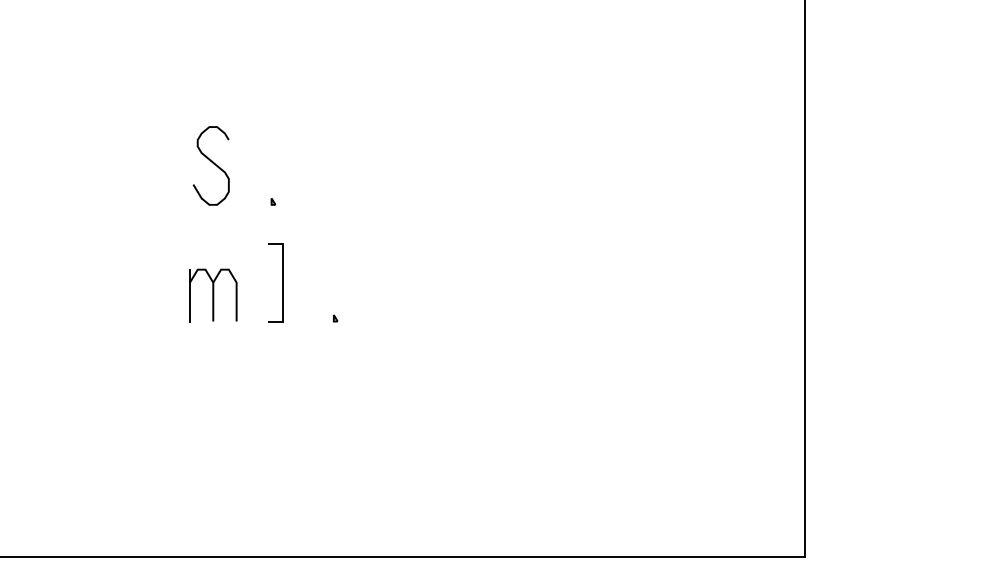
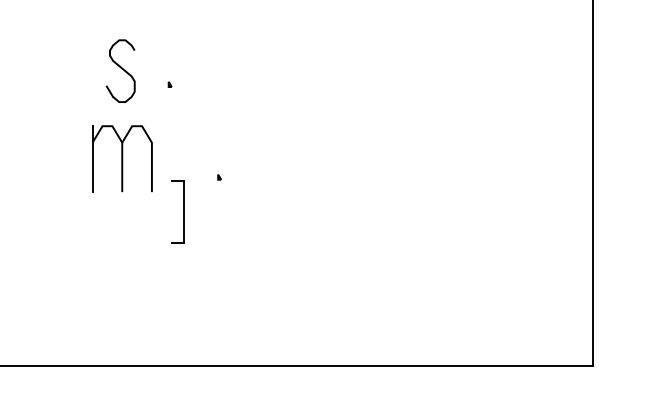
part: (210, 165) -> (120, 70), moved
line: (282, 282) -> (182, 211), moved
part: (213, 295) -> (122, 159), size x1.6

